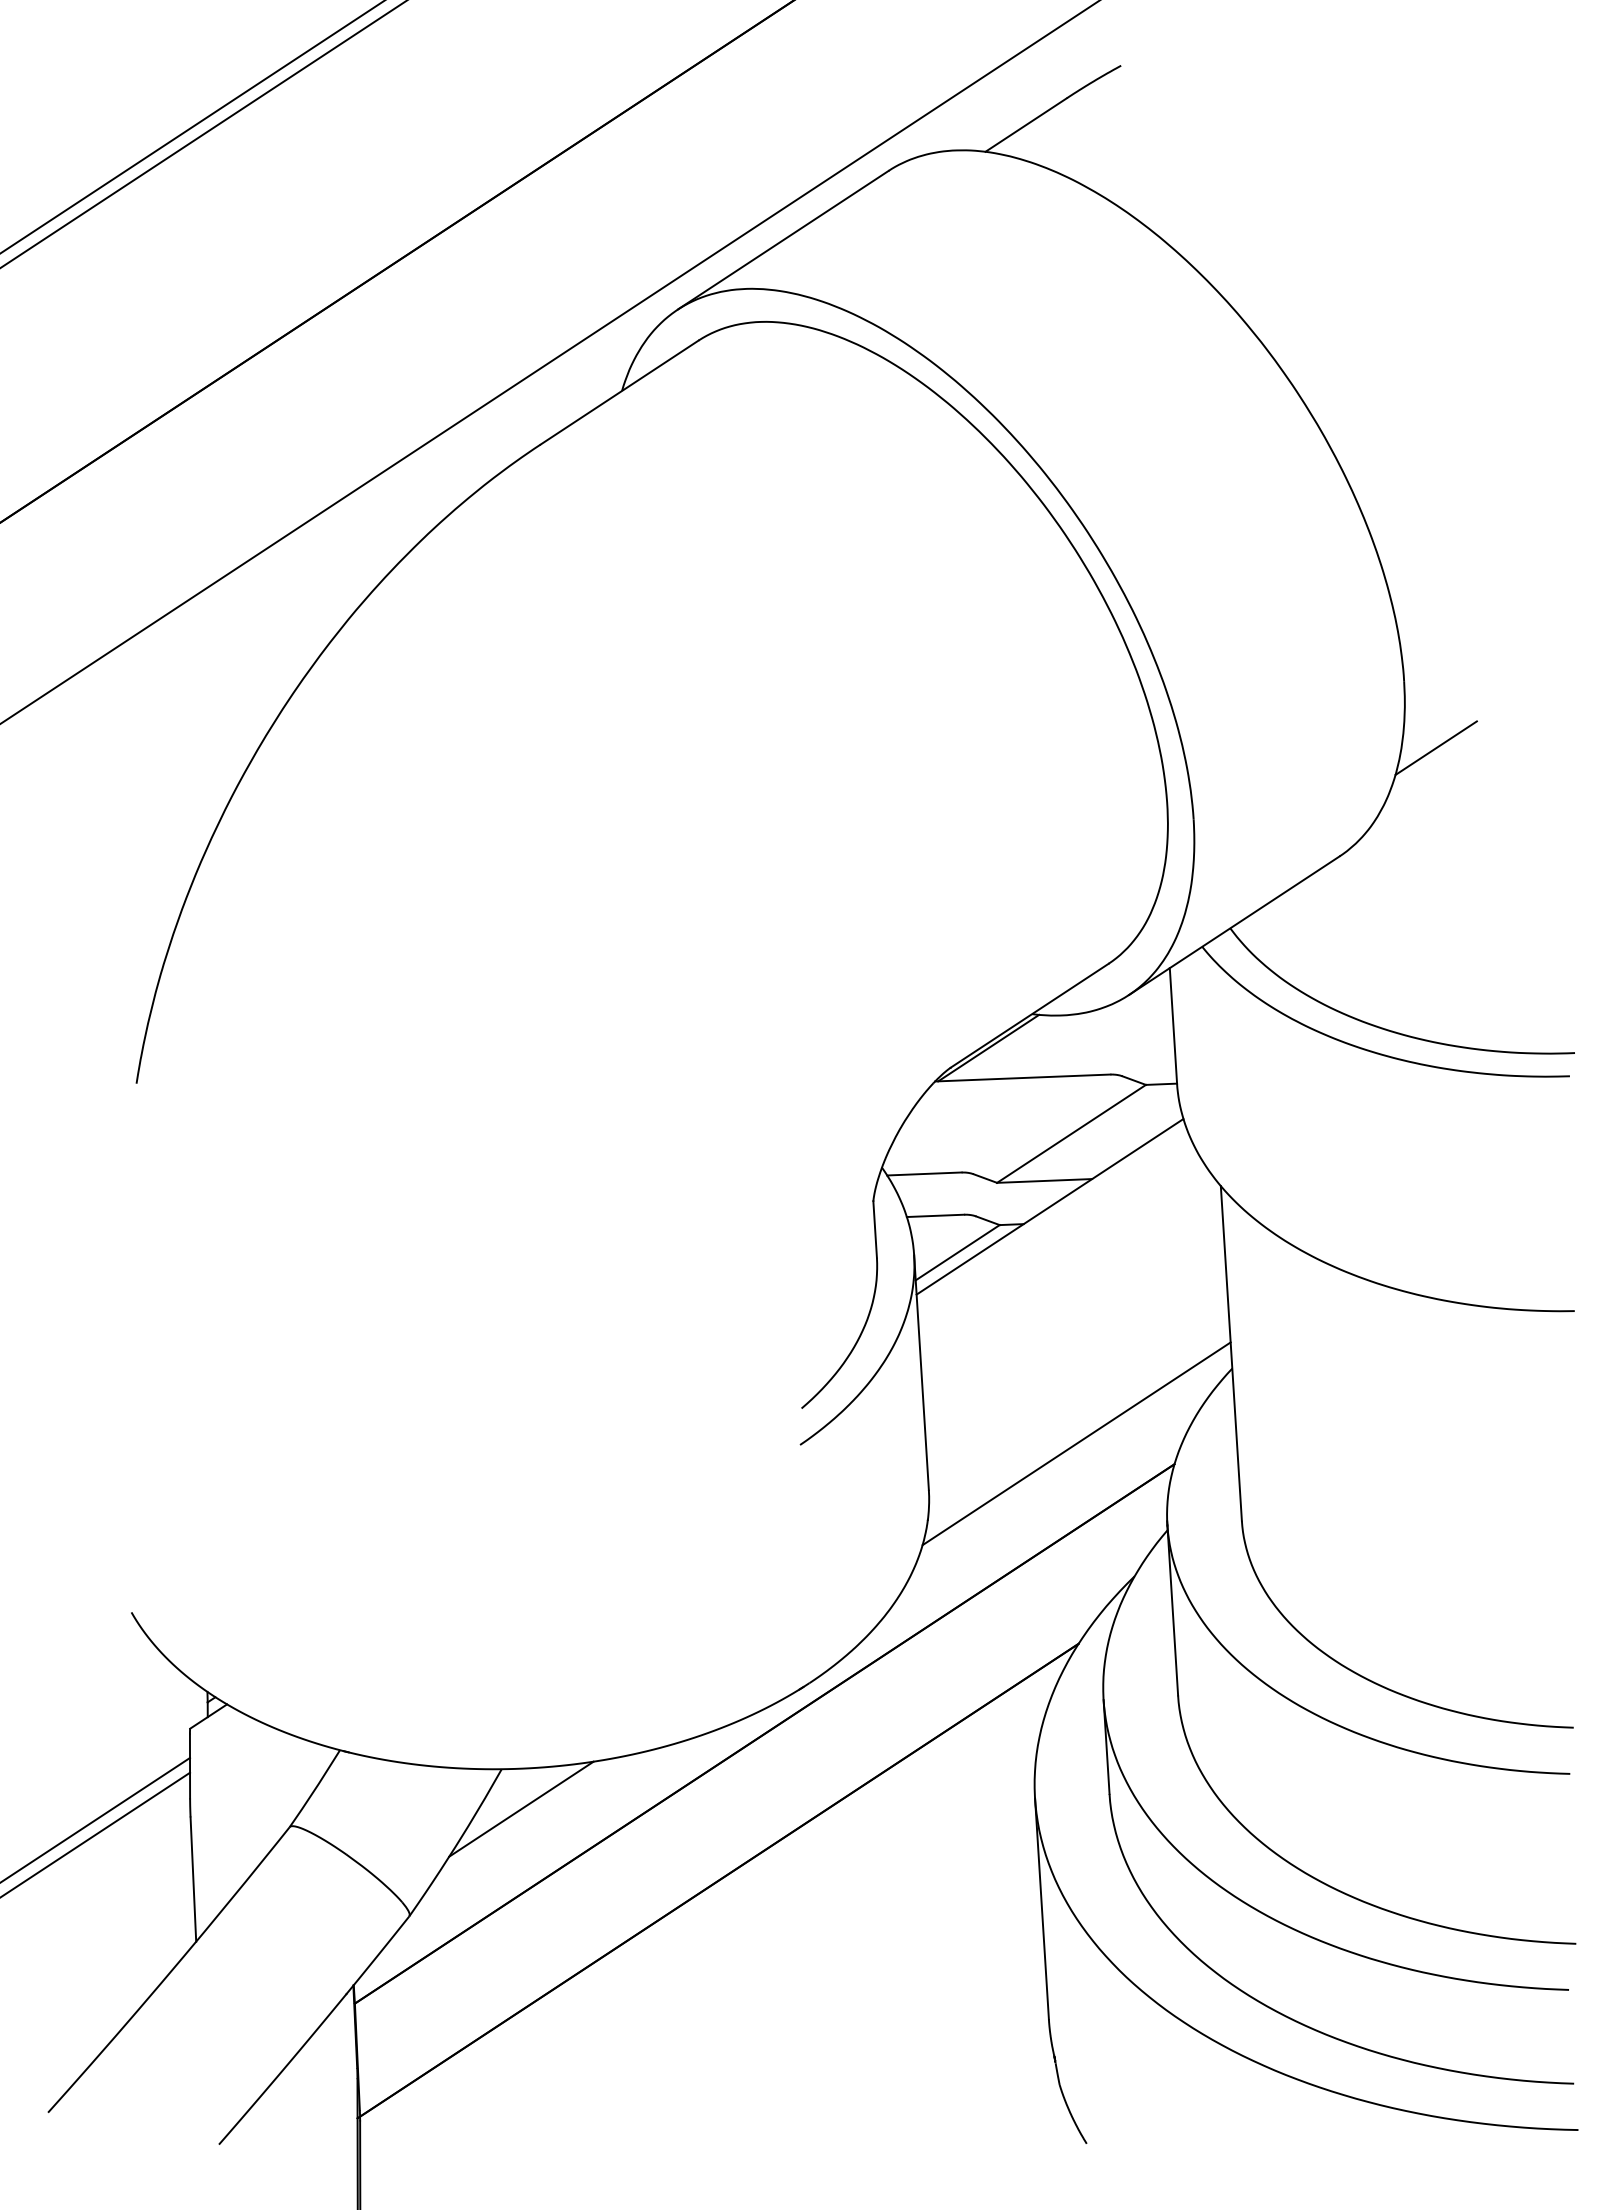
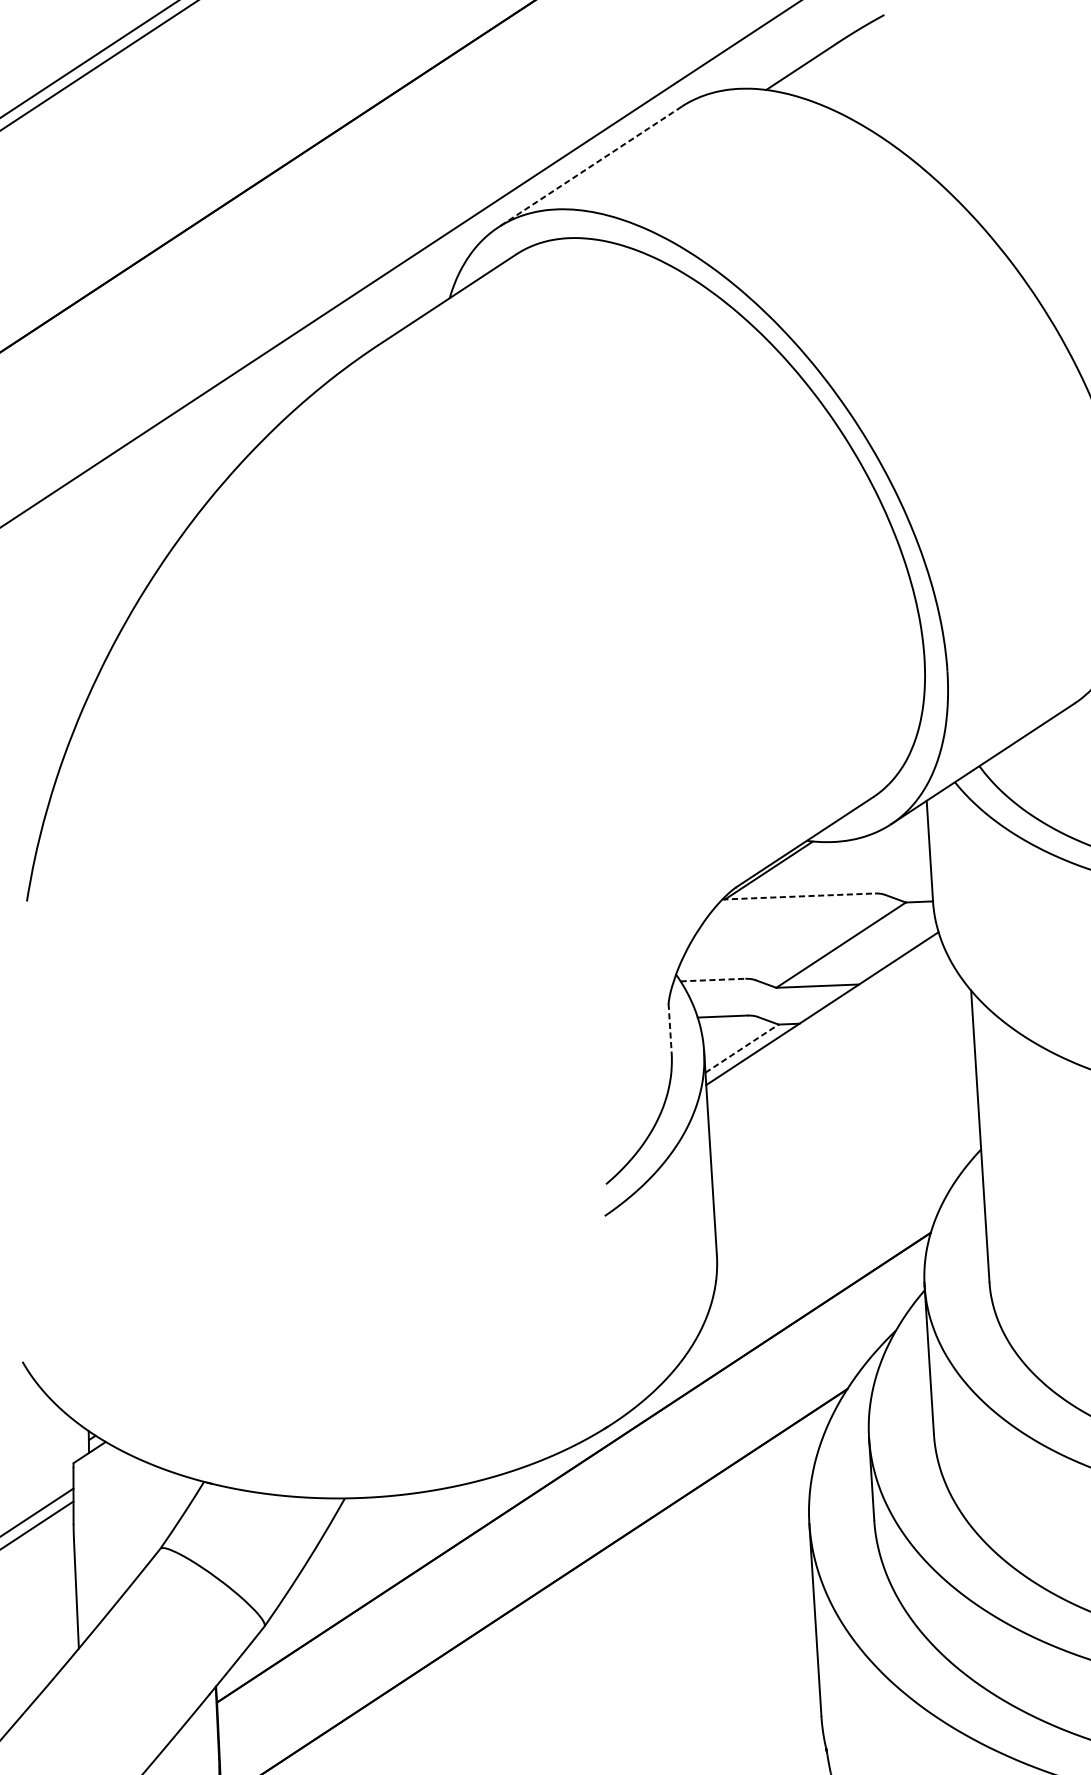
line: (783, 240) -> (590, 167), solid -> dashed
line: (1022, 1078) -> (798, 896), solid -> dashed
line: (924, 1173) -> (713, 979), solid -> dashed
line: (875, 1229) -> (670, 1028), solid -> dashed
line: (958, 1252) -> (742, 1048), solid -> dashed
line: (1076, 1443) -> (845, 1214), removed
line: (521, 1808) -> (362, 1532), removed

